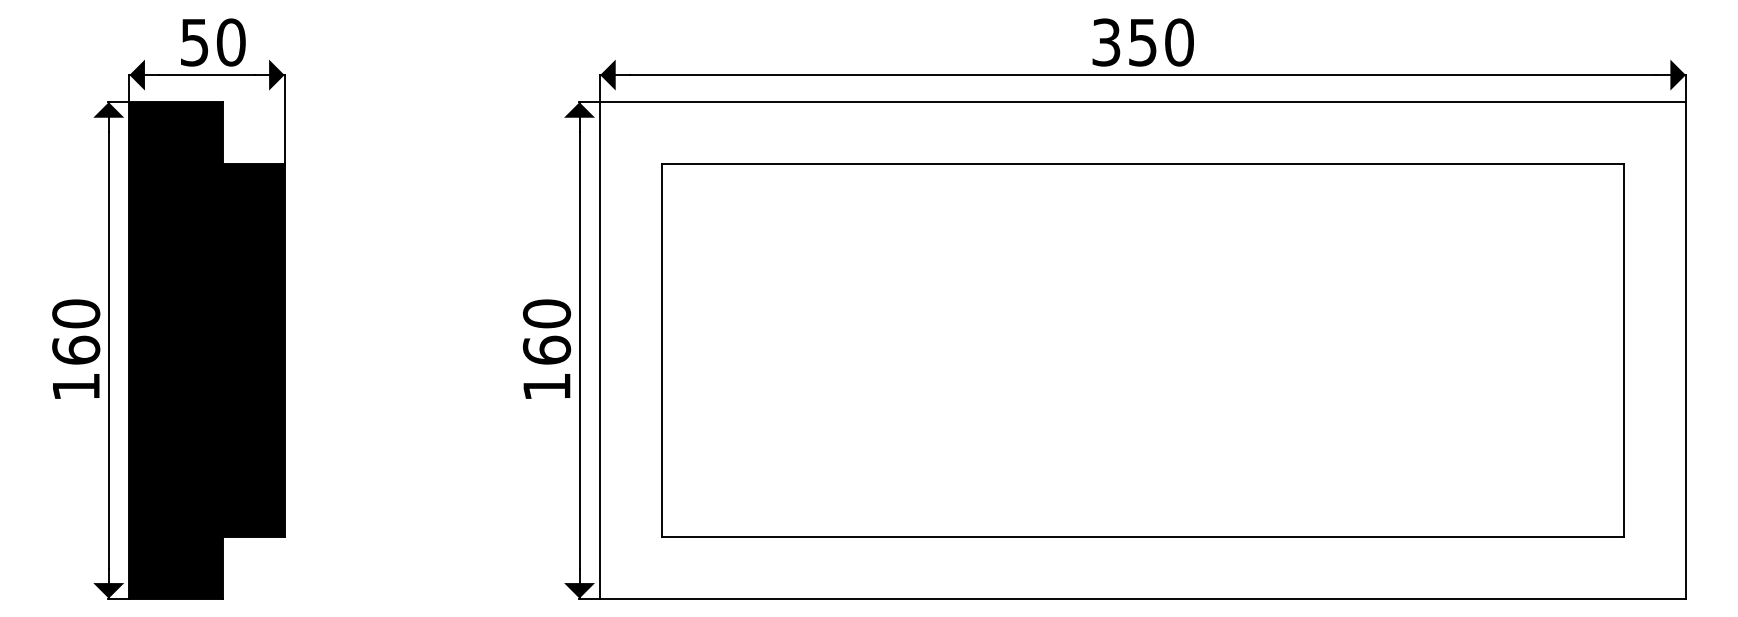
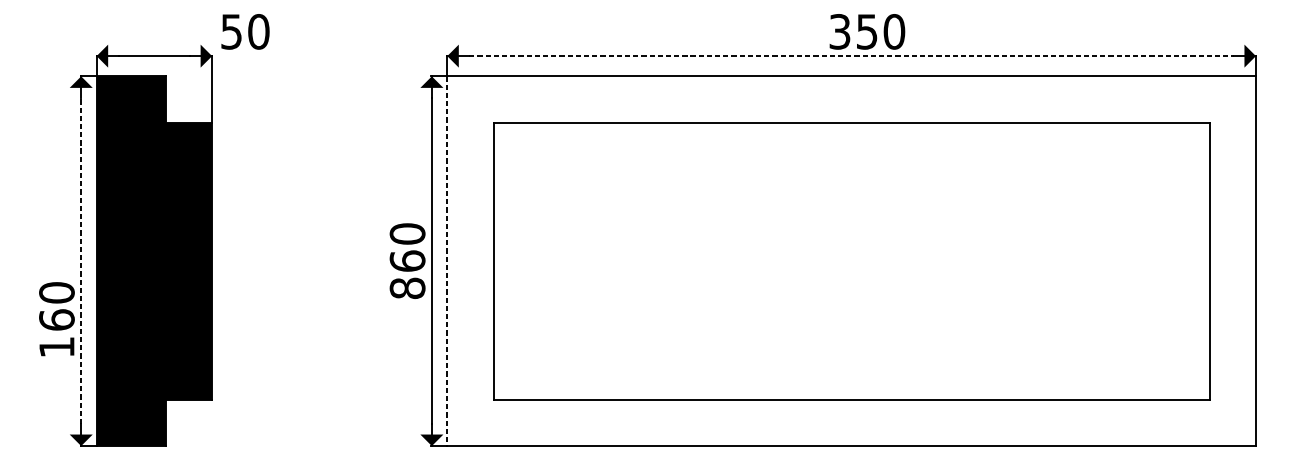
text: (213, 42) -> (245, 31), moved
text: (1142, 42) -> (866, 31), moved
line: (1143, 75) -> (851, 56), solid -> dashed
text: (76, 348) -> (57, 318), moved
line: (108, 350) -> (81, 261), solid -> dashed
line: (600, 350) -> (447, 261), solid -> dashed
text: (547, 386) -> (408, 288), 160 -> 860

